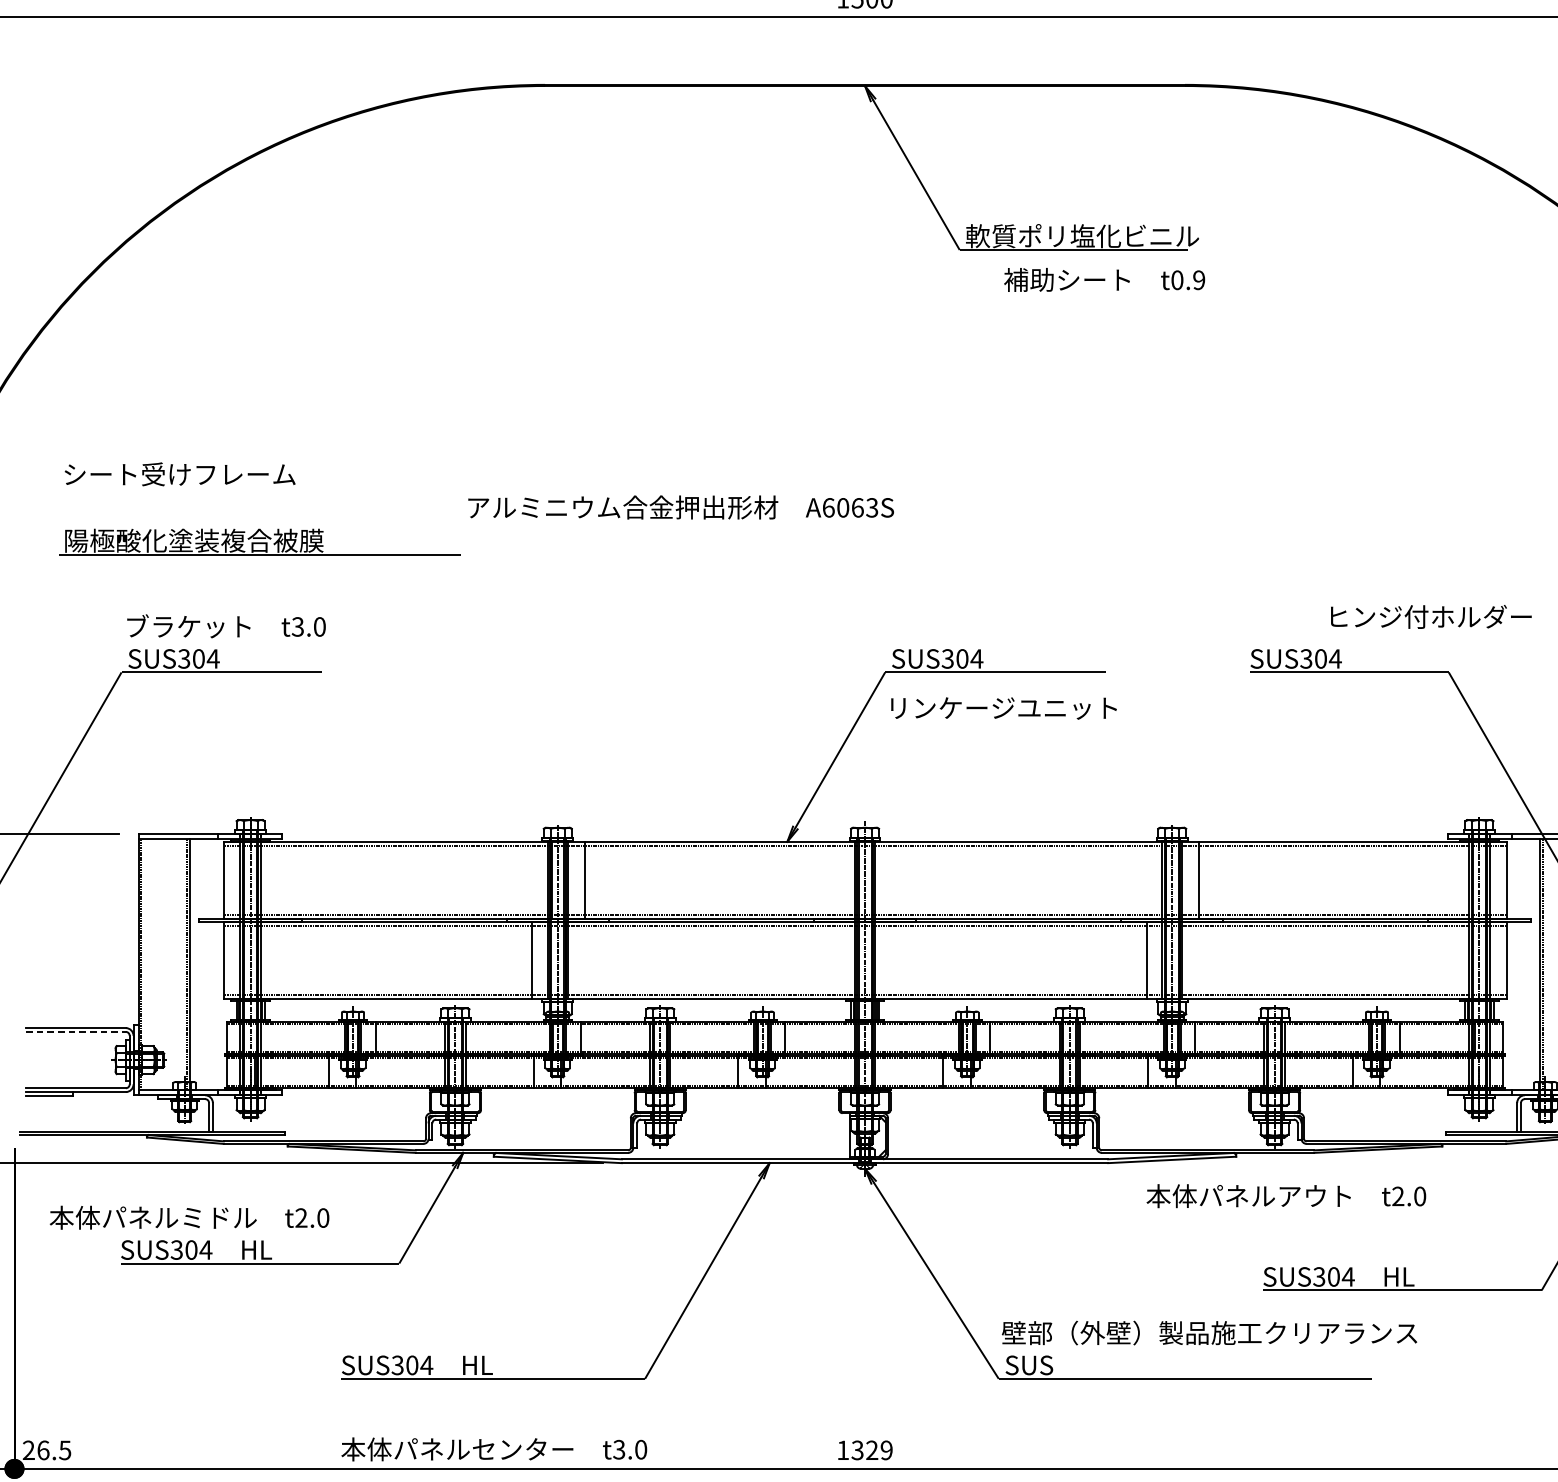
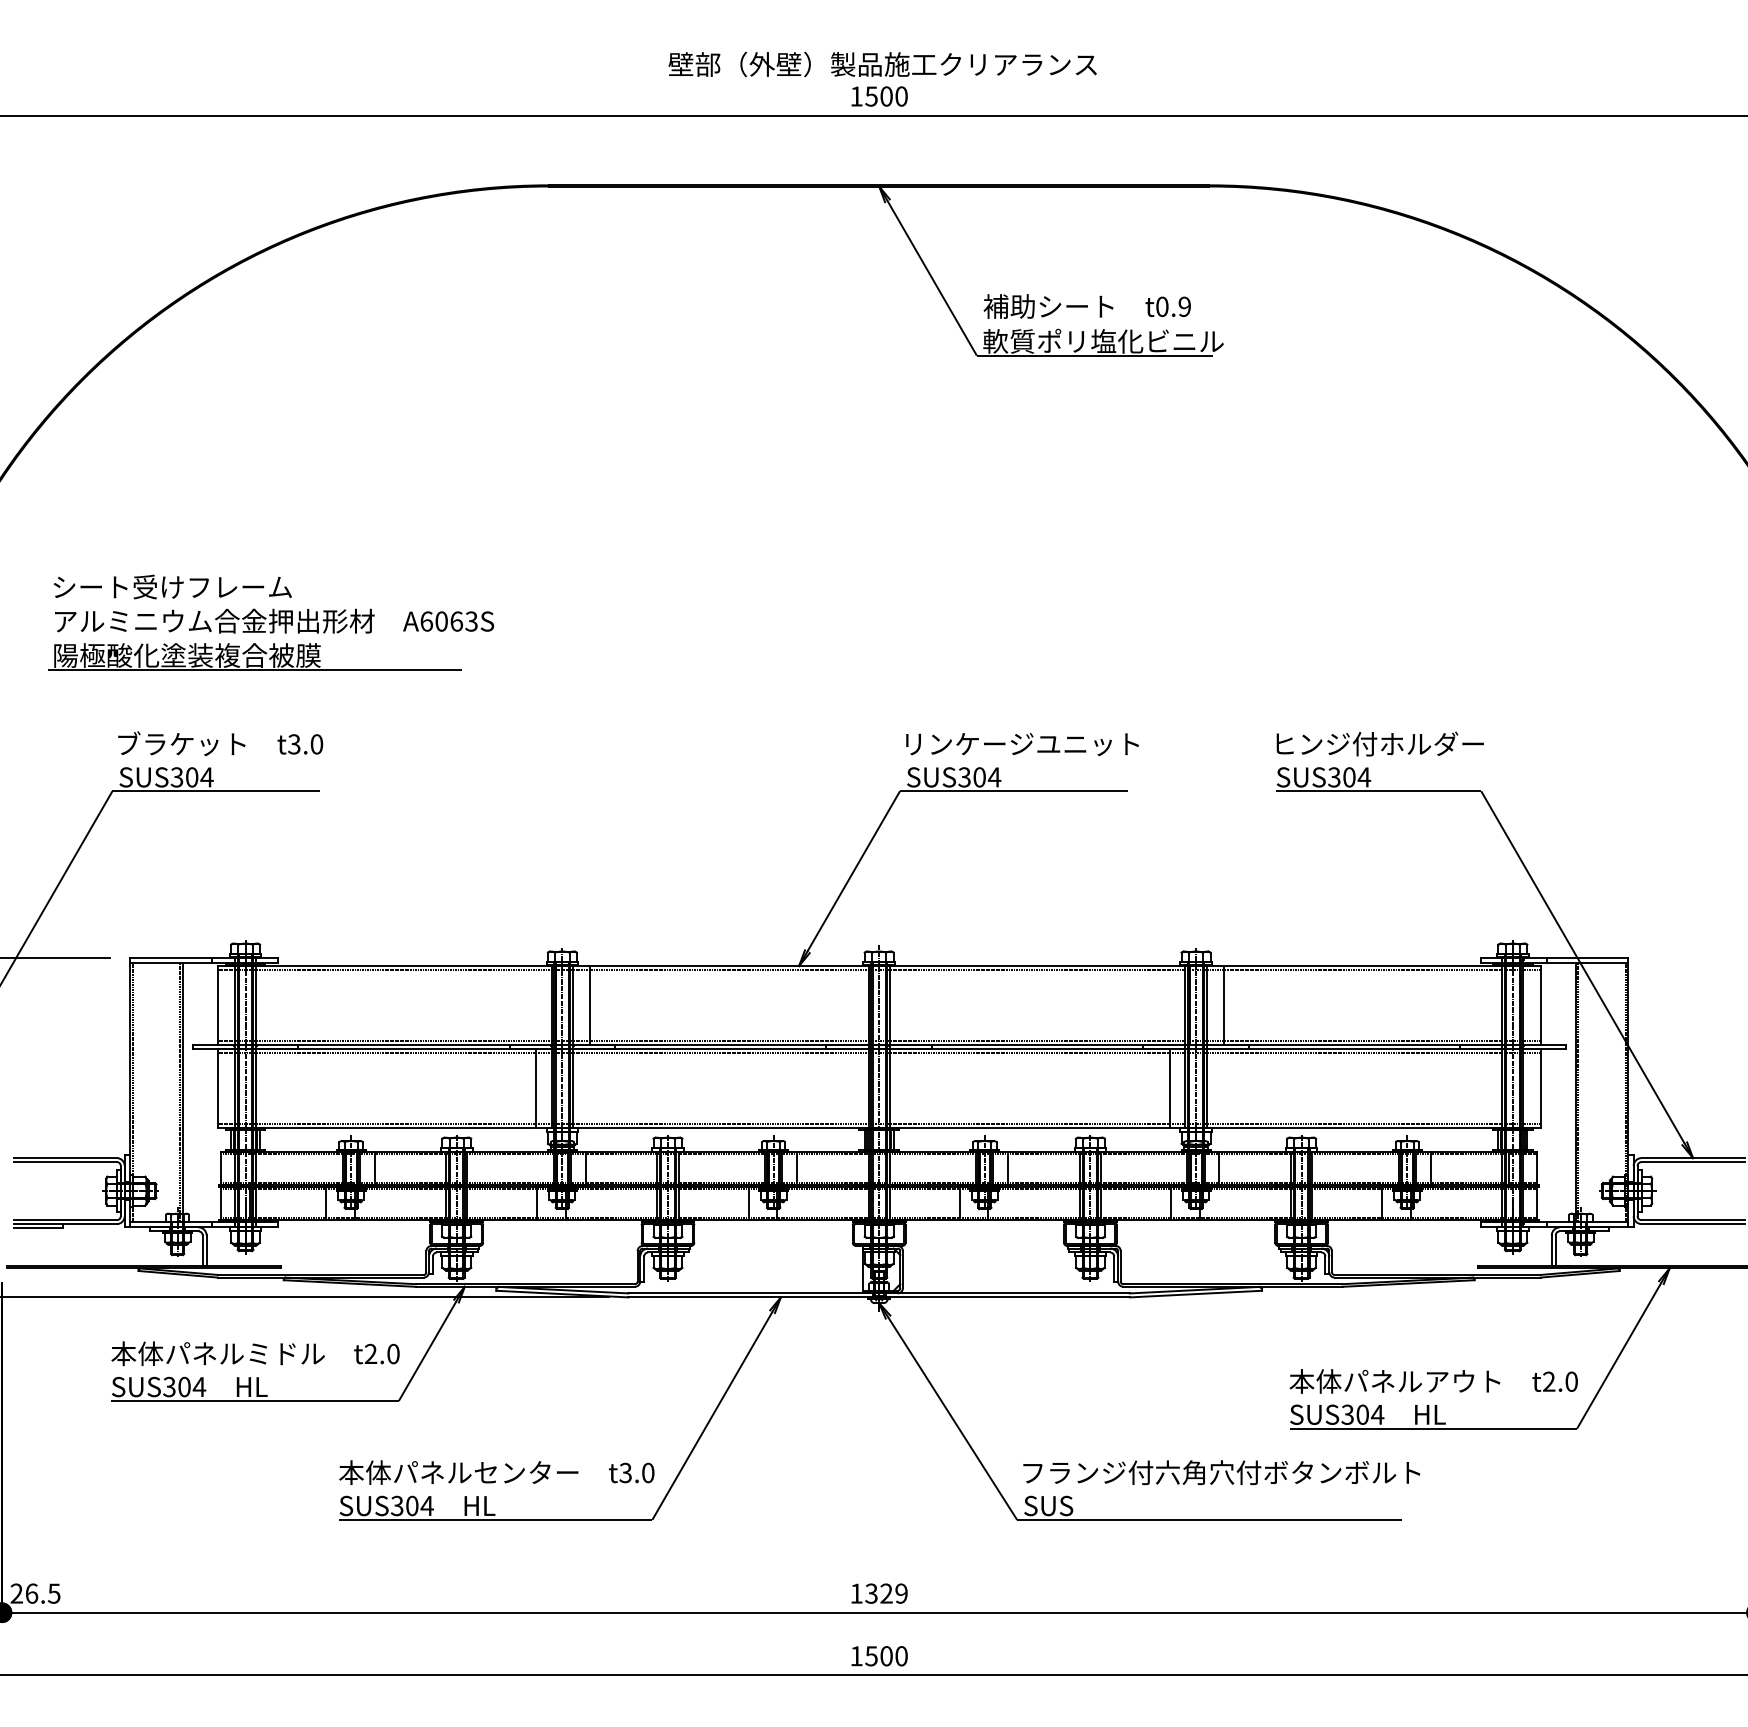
text: (1103, 279) -> (1086, 306), moved
text: (681, 506) -> (274, 620), moved
text: (1430, 616) -> (1379, 743), moved
text: (1003, 708) -> (1022, 744), moved
line: (76, 1032) -> (65, 1162), dashed -> solid
text: (1286, 1196) -> (1433, 1381), moved
text: (189, 1217) -> (255, 1353), moved
text: (1209, 1332) -> (1234, 1472), 壁部（外壁）製品施工クリアランス -> フランジ付六角穴付ボタンボルト
text: (493, 1449) -> (496, 1472), moved

